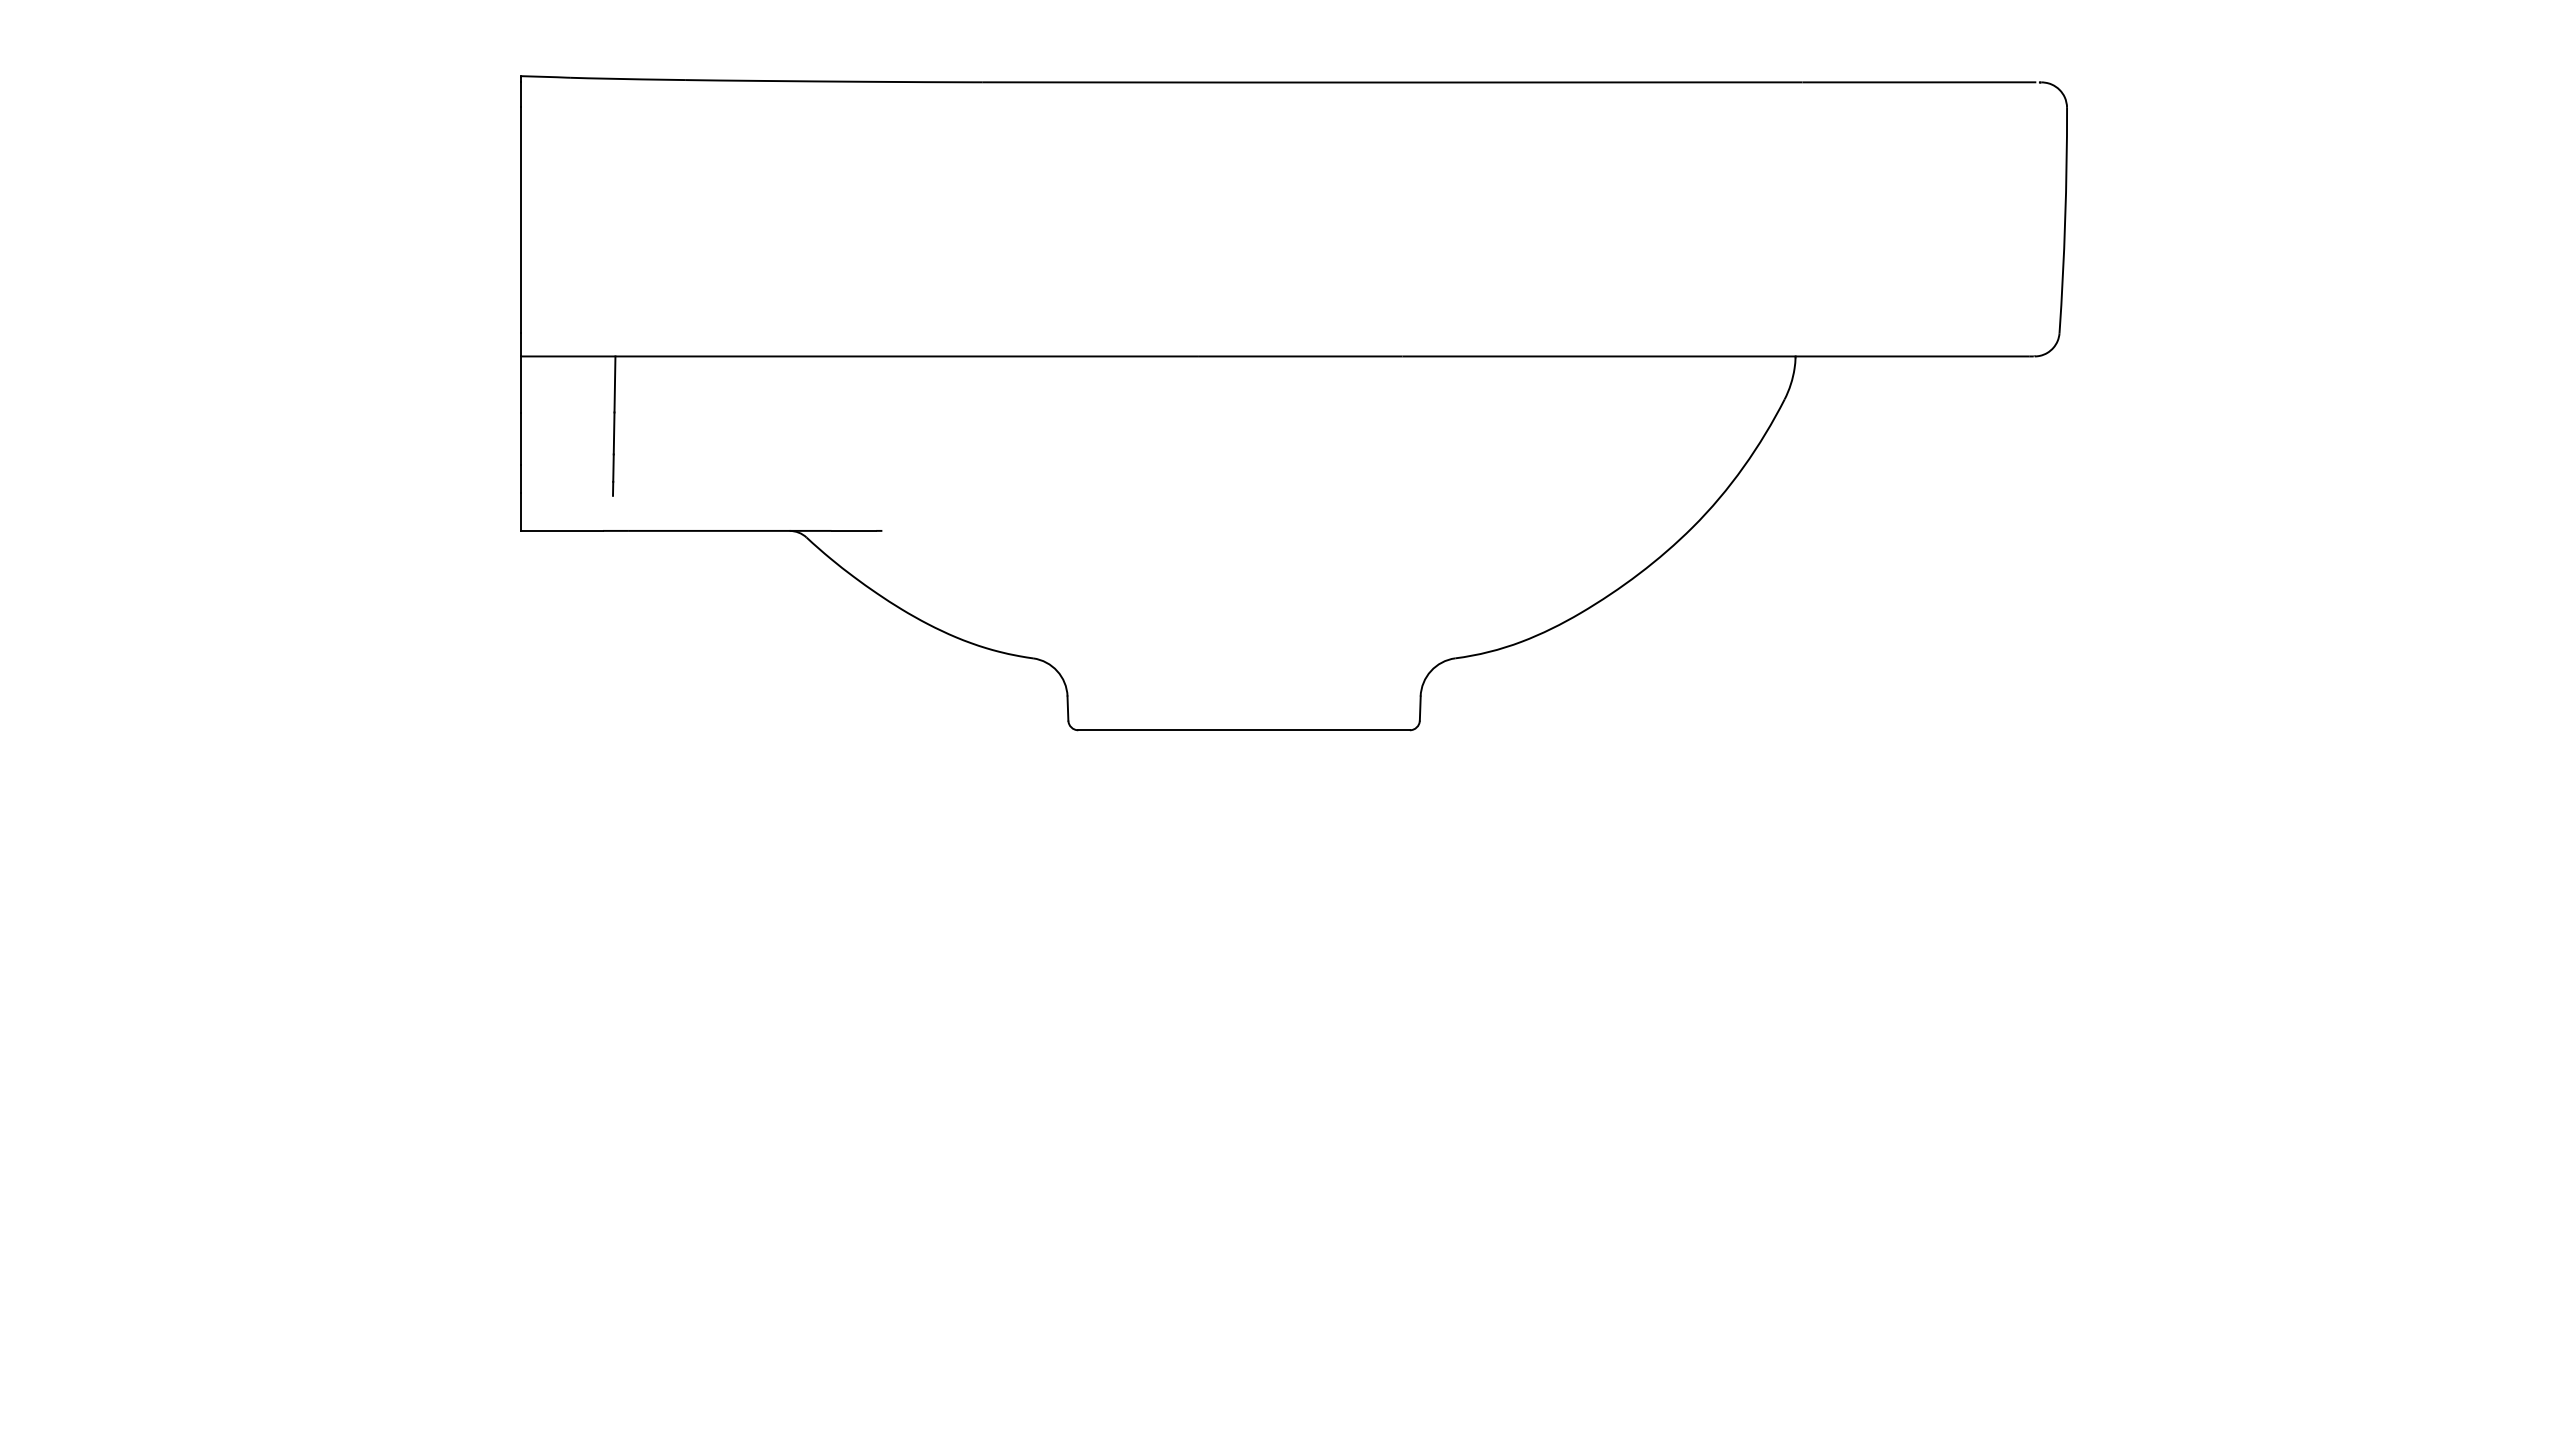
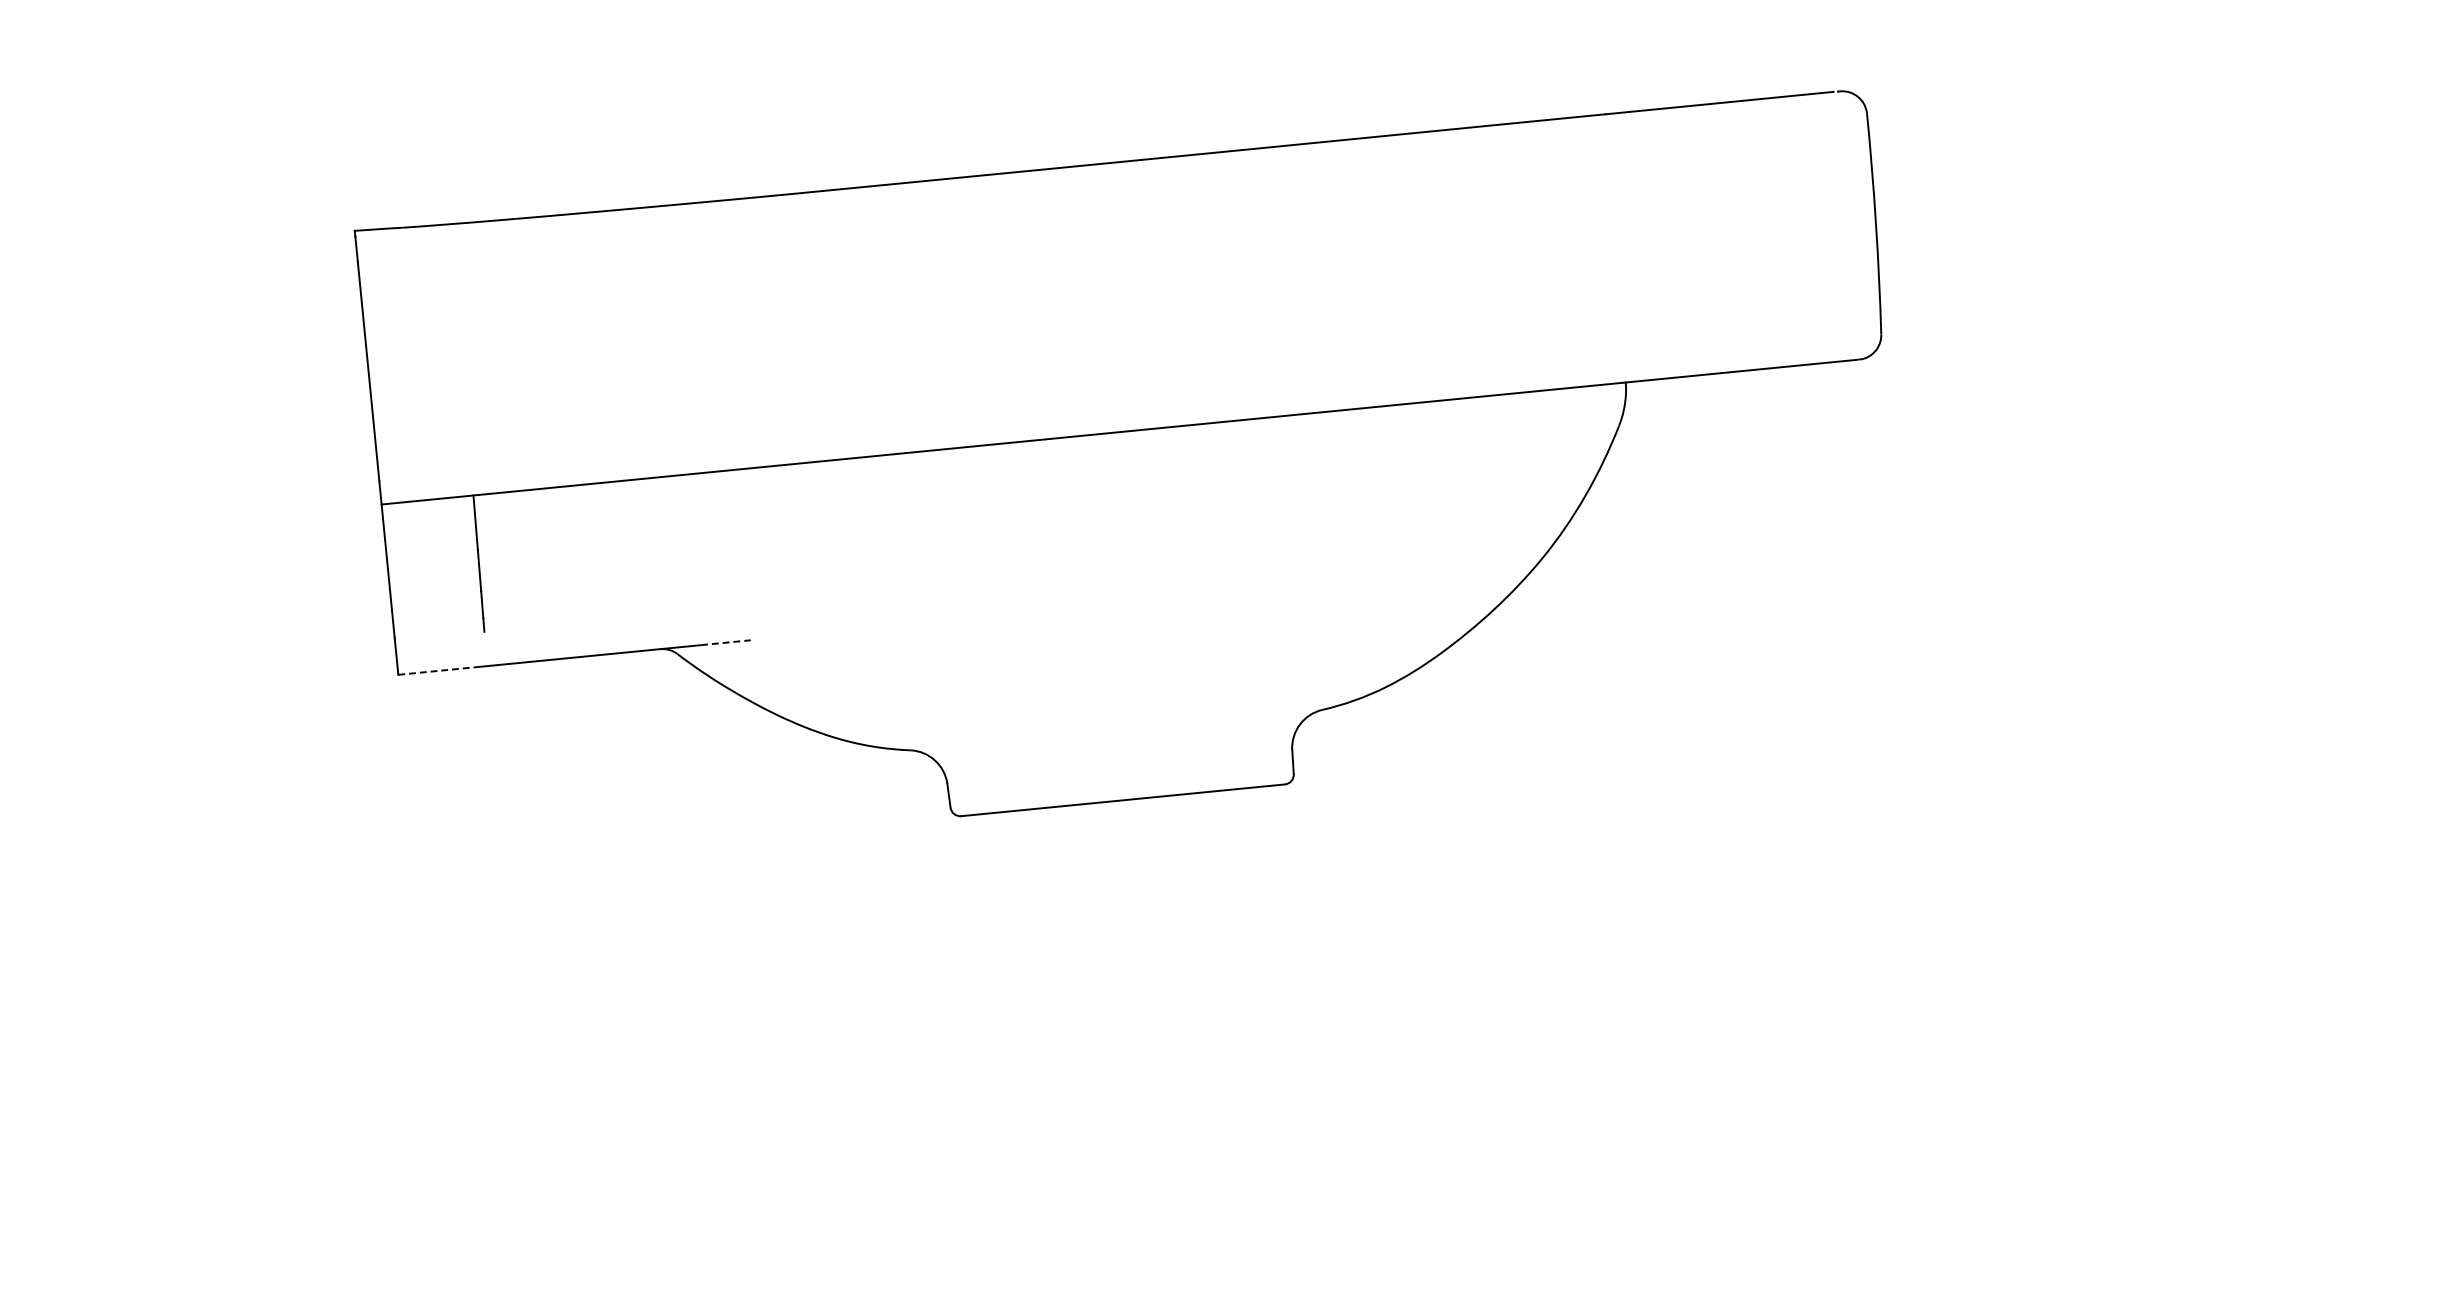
line: (562, 530) -> (438, 670), solid -> dashed
line: (854, 530) -> (723, 642), solid -> dashed

